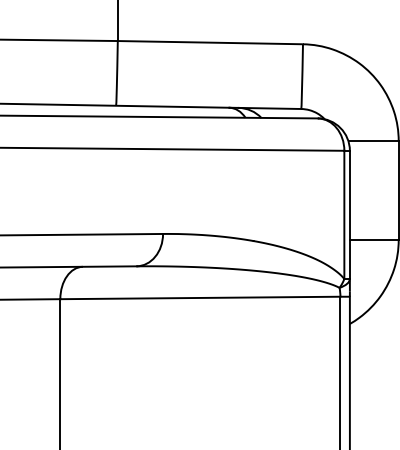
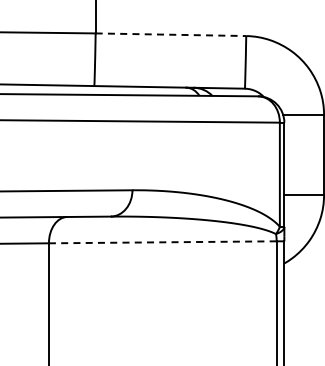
line: (211, 42) -> (171, 34), solid -> dashed
line: (200, 298) -> (162, 242), solid -> dashed

